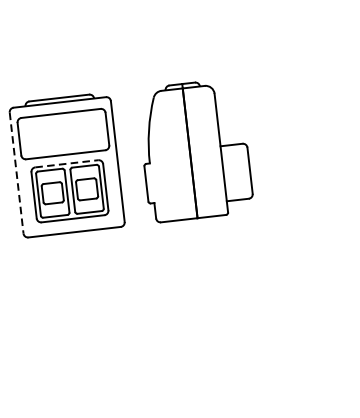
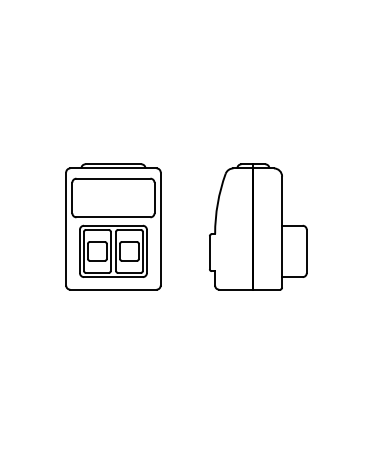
part: (195, 149) -> (258, 226), moved
line: (66, 163) -> (113, 225), dashed -> solid
line: (17, 173) -> (66, 229), dashed -> solid

